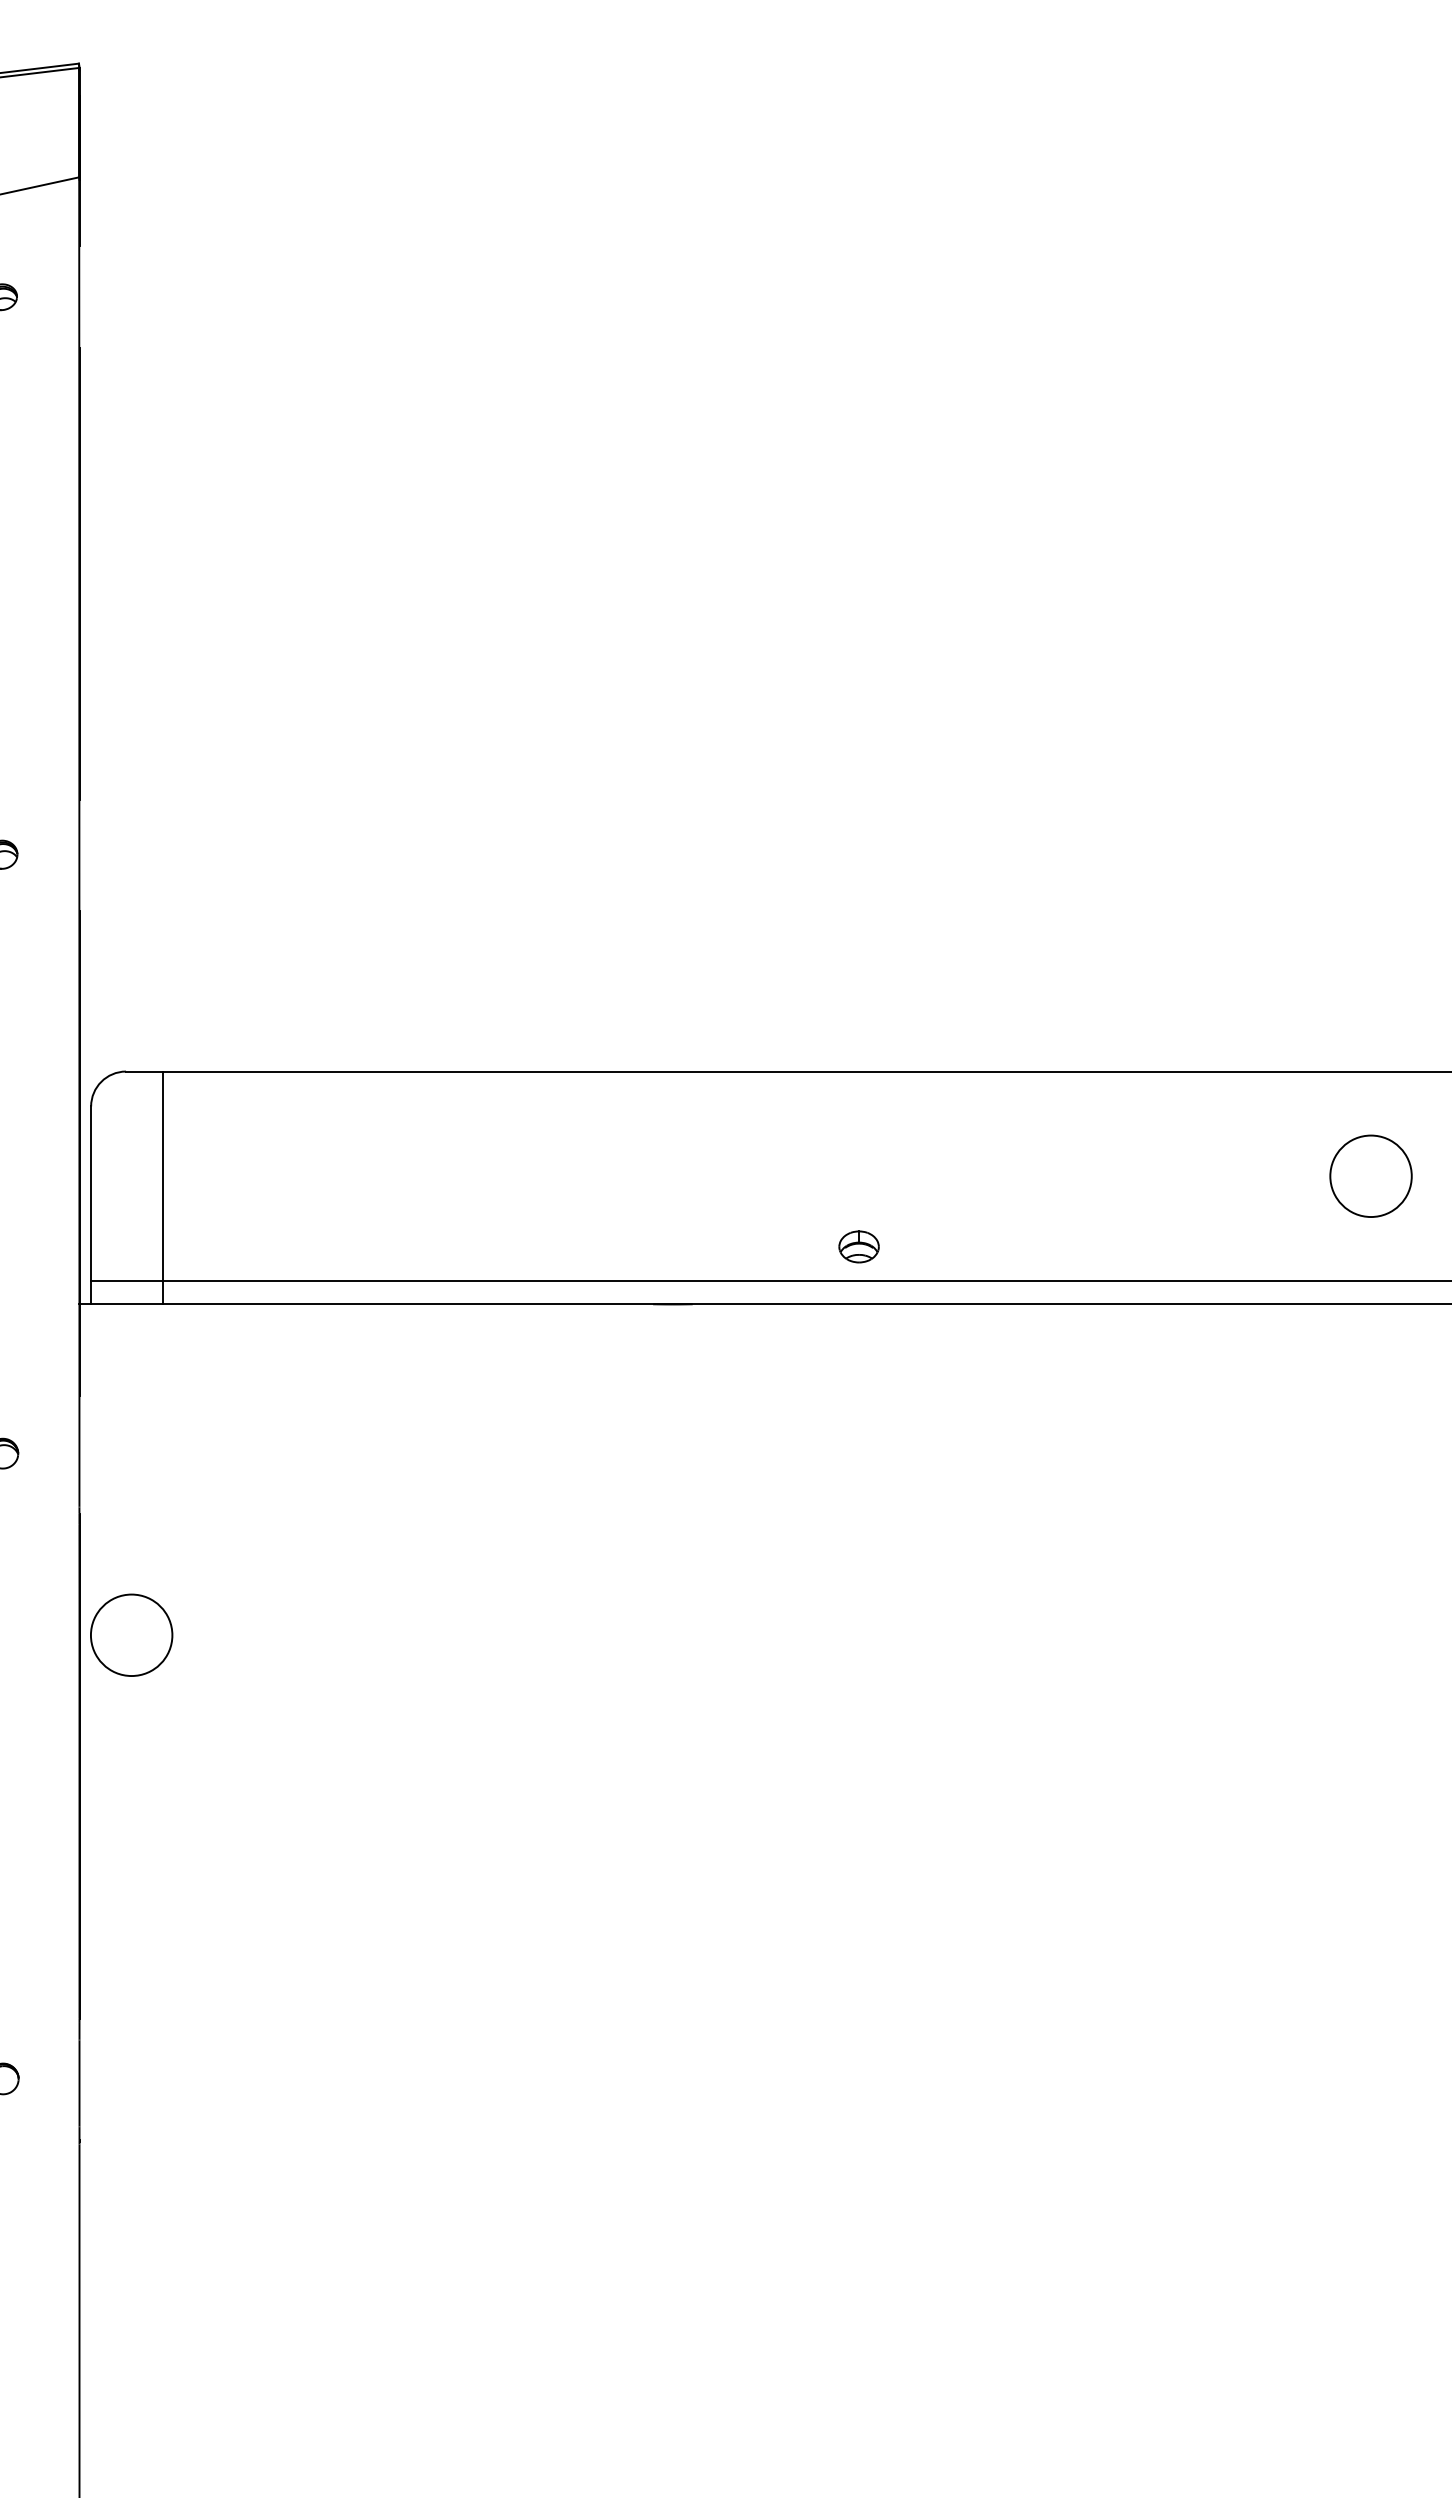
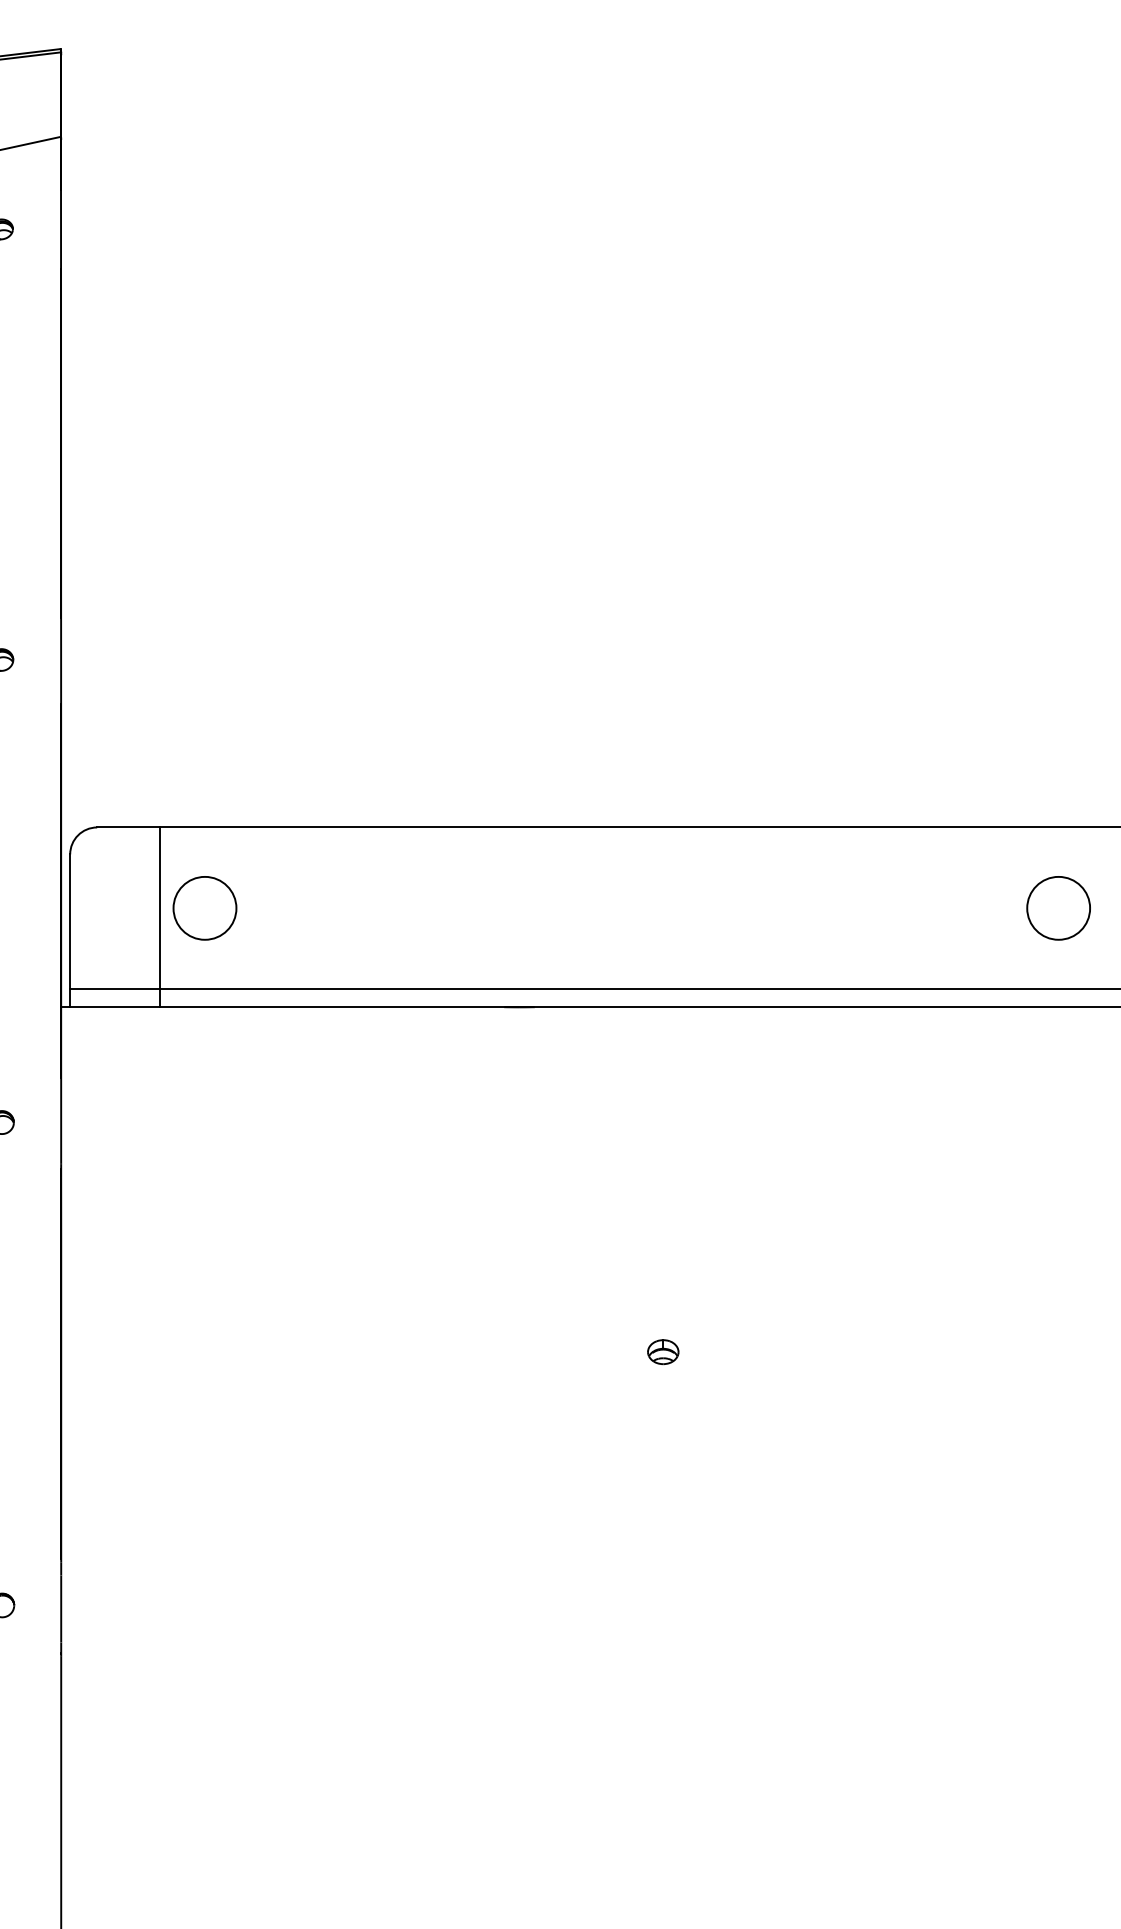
line: (162, 1187) -> (160, 917), moved
part: (858, 1246) -> (662, 1351), moved
circle: (131, 1634) -> (204, 907), moved

